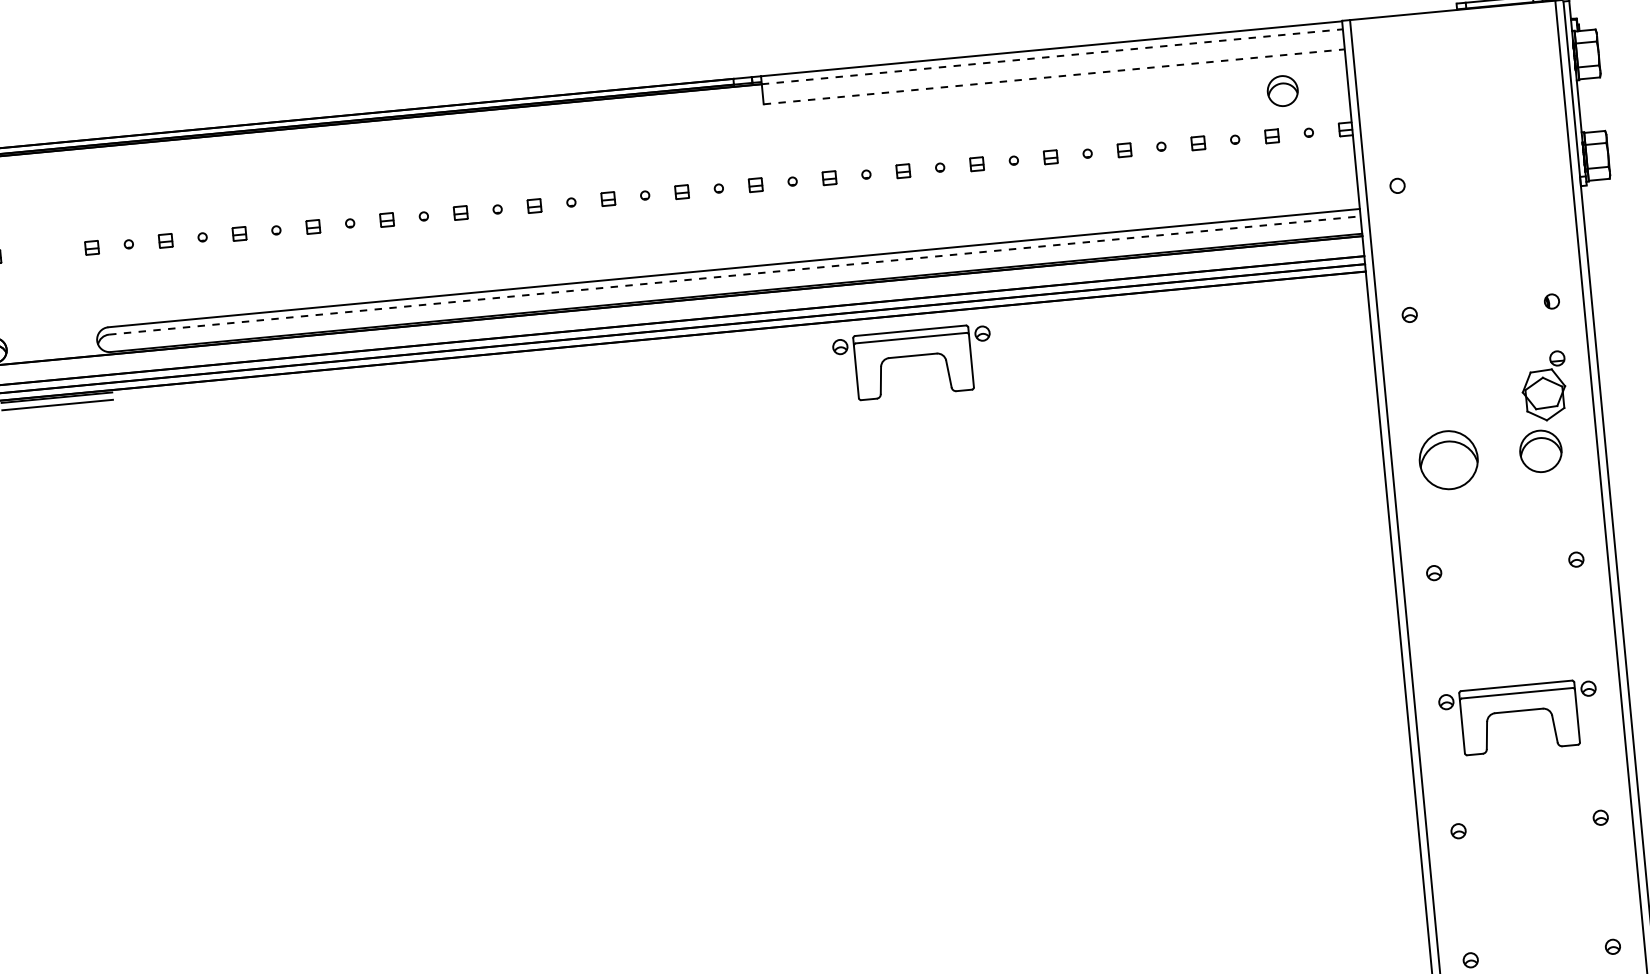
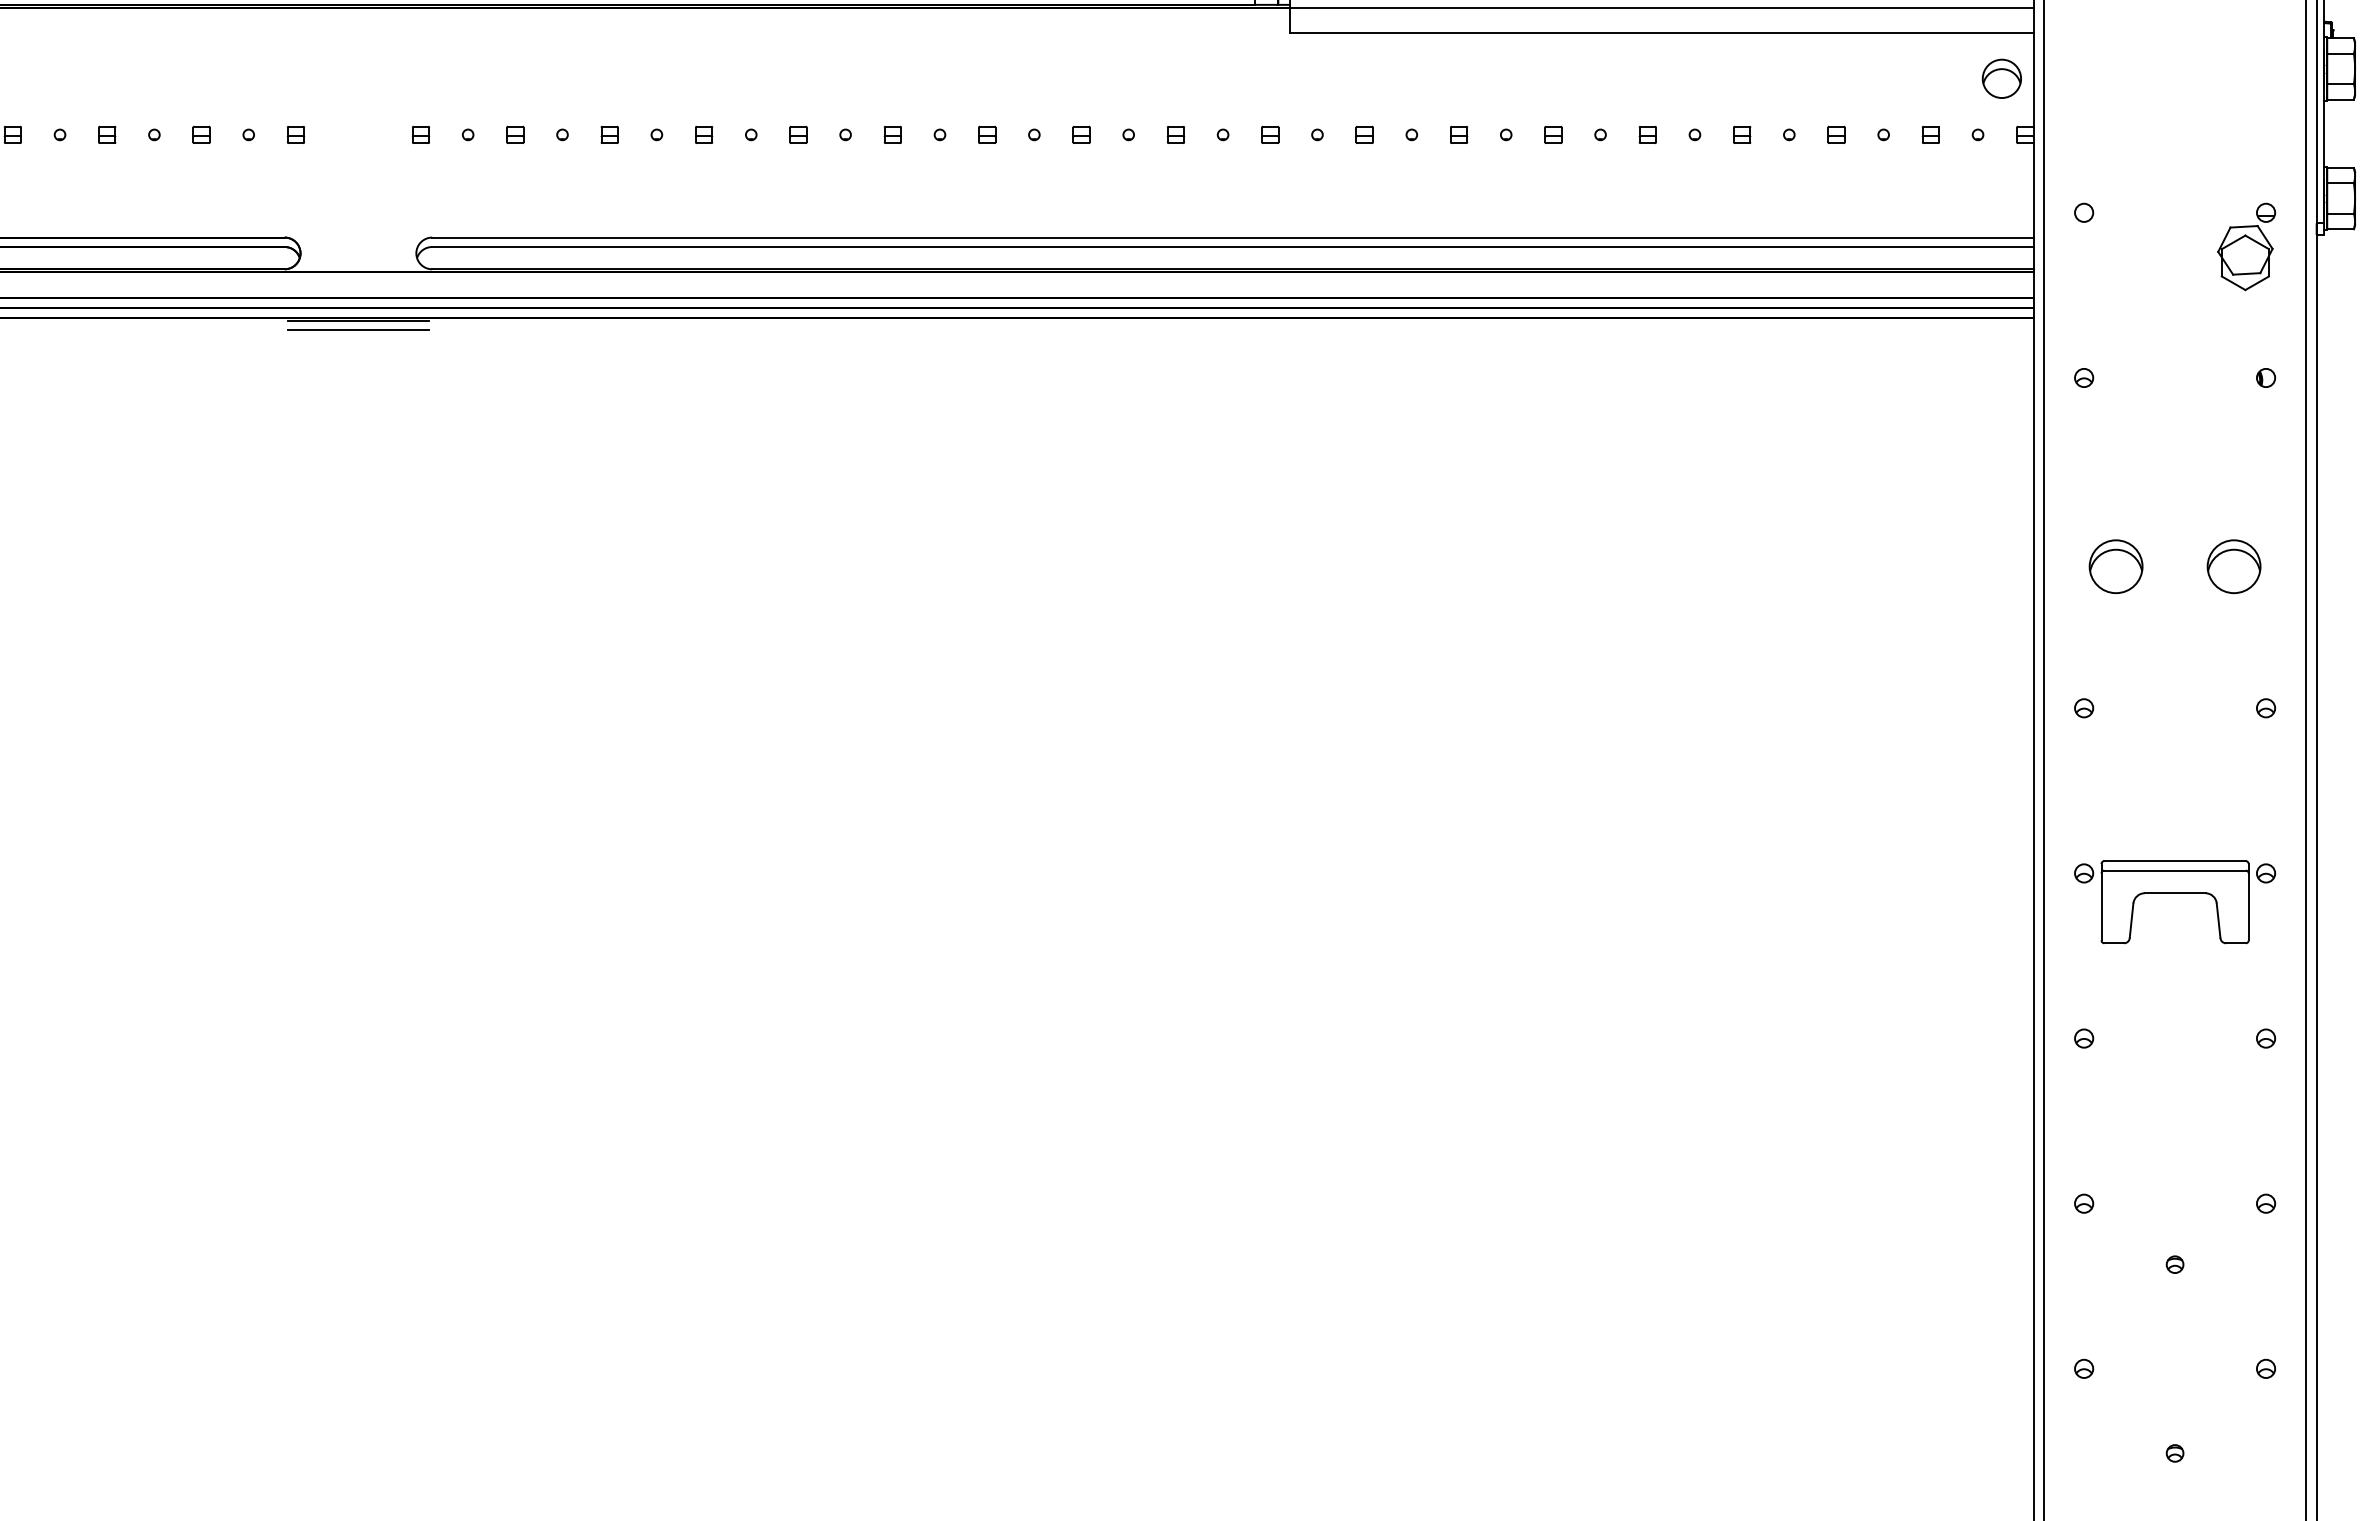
line: (1052, 56) -> (1661, 7), dashed -> solid
line: (1054, 76) -> (1661, 33), dashed -> solid
part: (1282, 90) -> (2001, 78), moved
line: (734, 275) -> (1232, 247), dashed -> solid
part: (913, 355) -> (1449, 370), removed
part: (1544, 386) -> (2246, 246), moved
part: (1448, 459) -> (2115, 566), size x0.71

